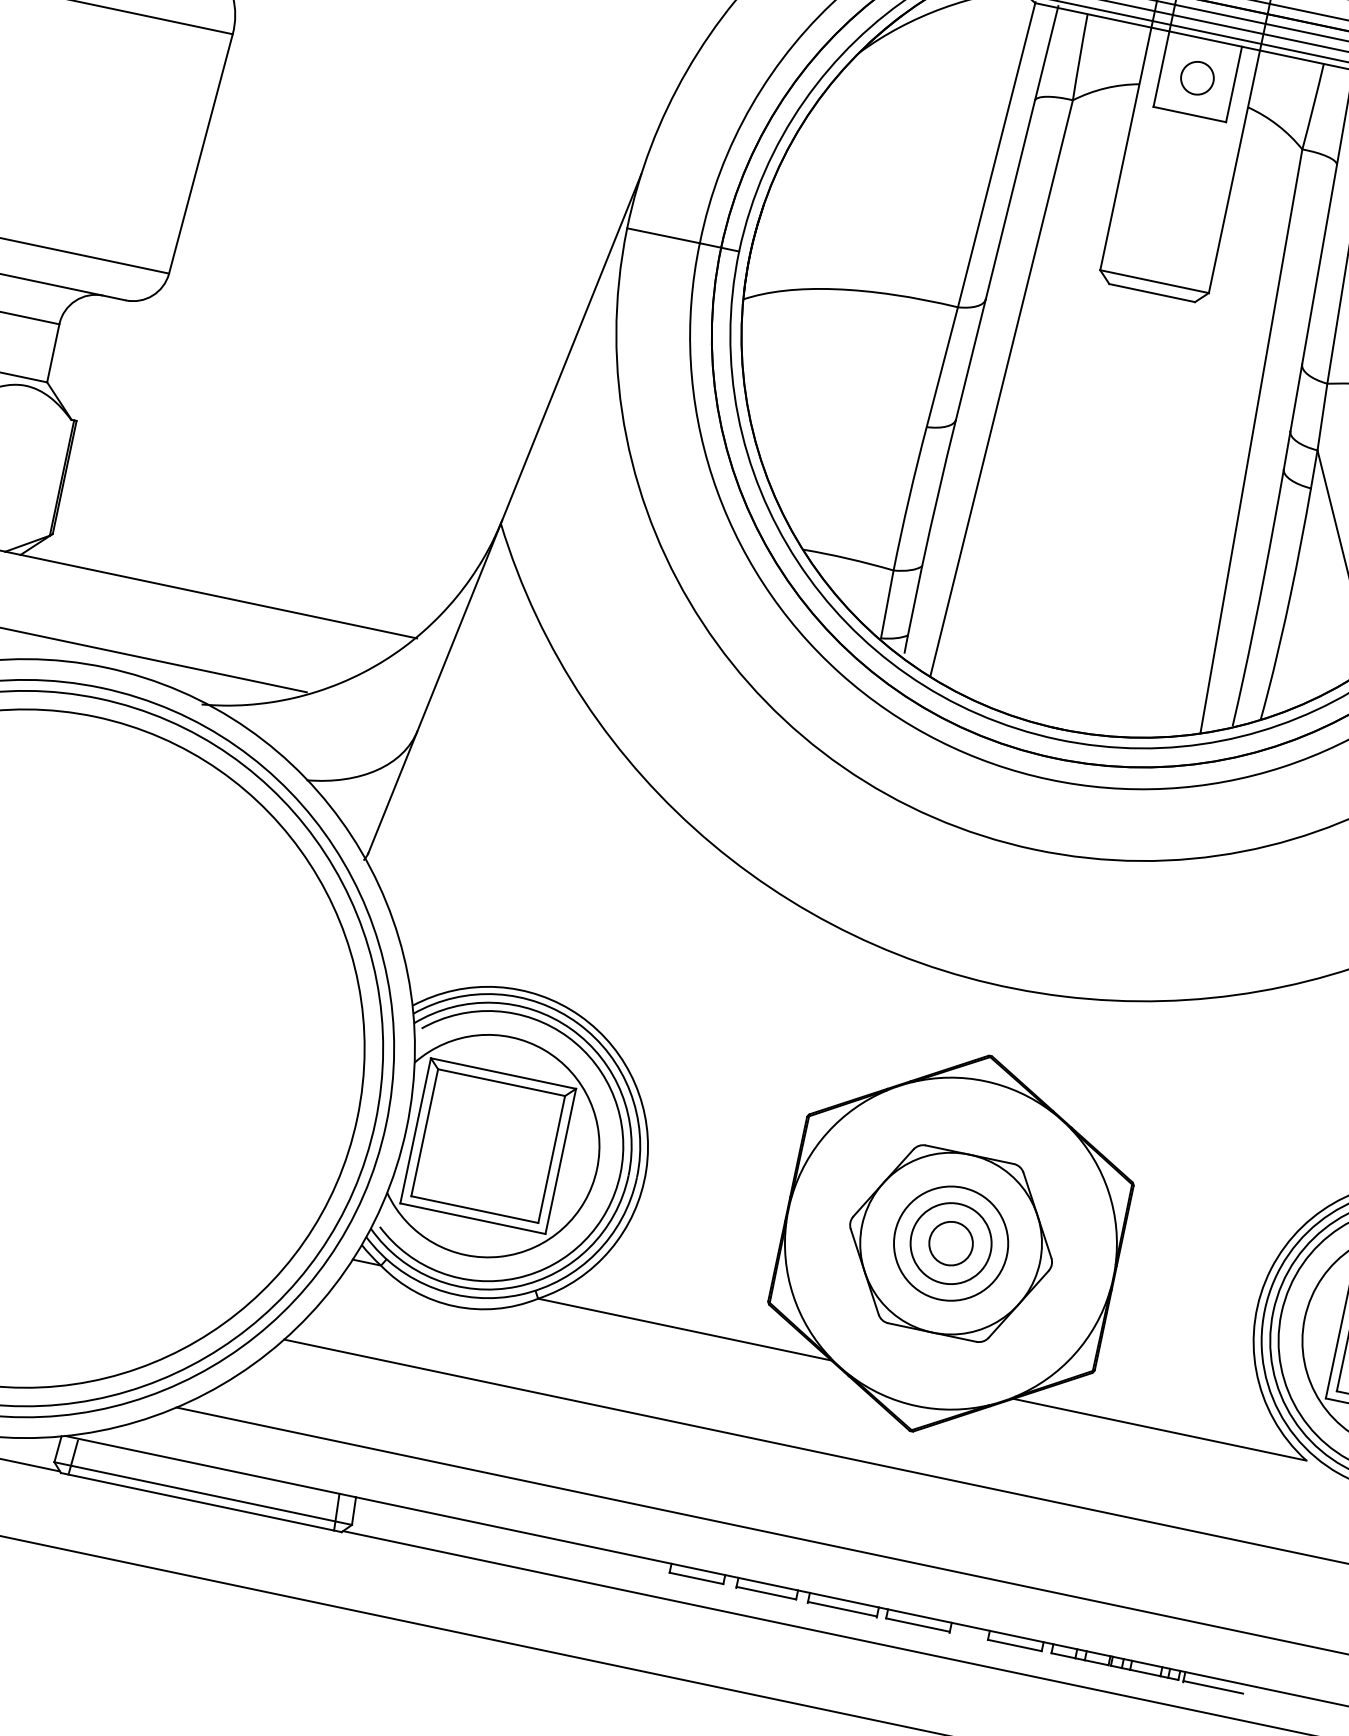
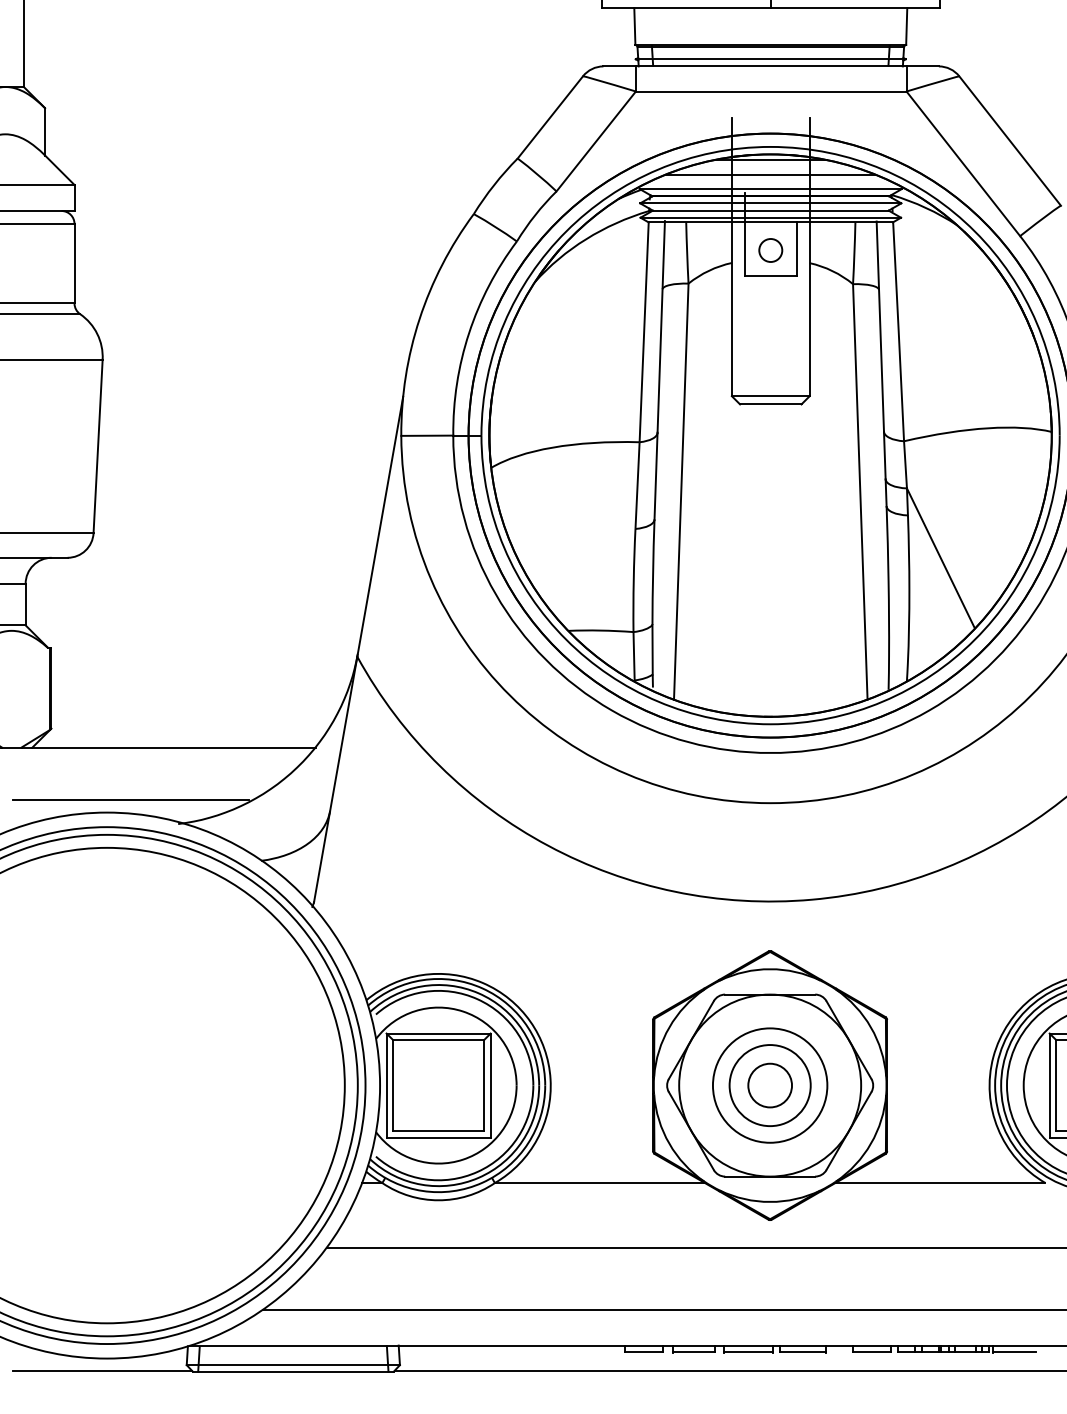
part: (951, 1243) -> (770, 1085), size x1.43

